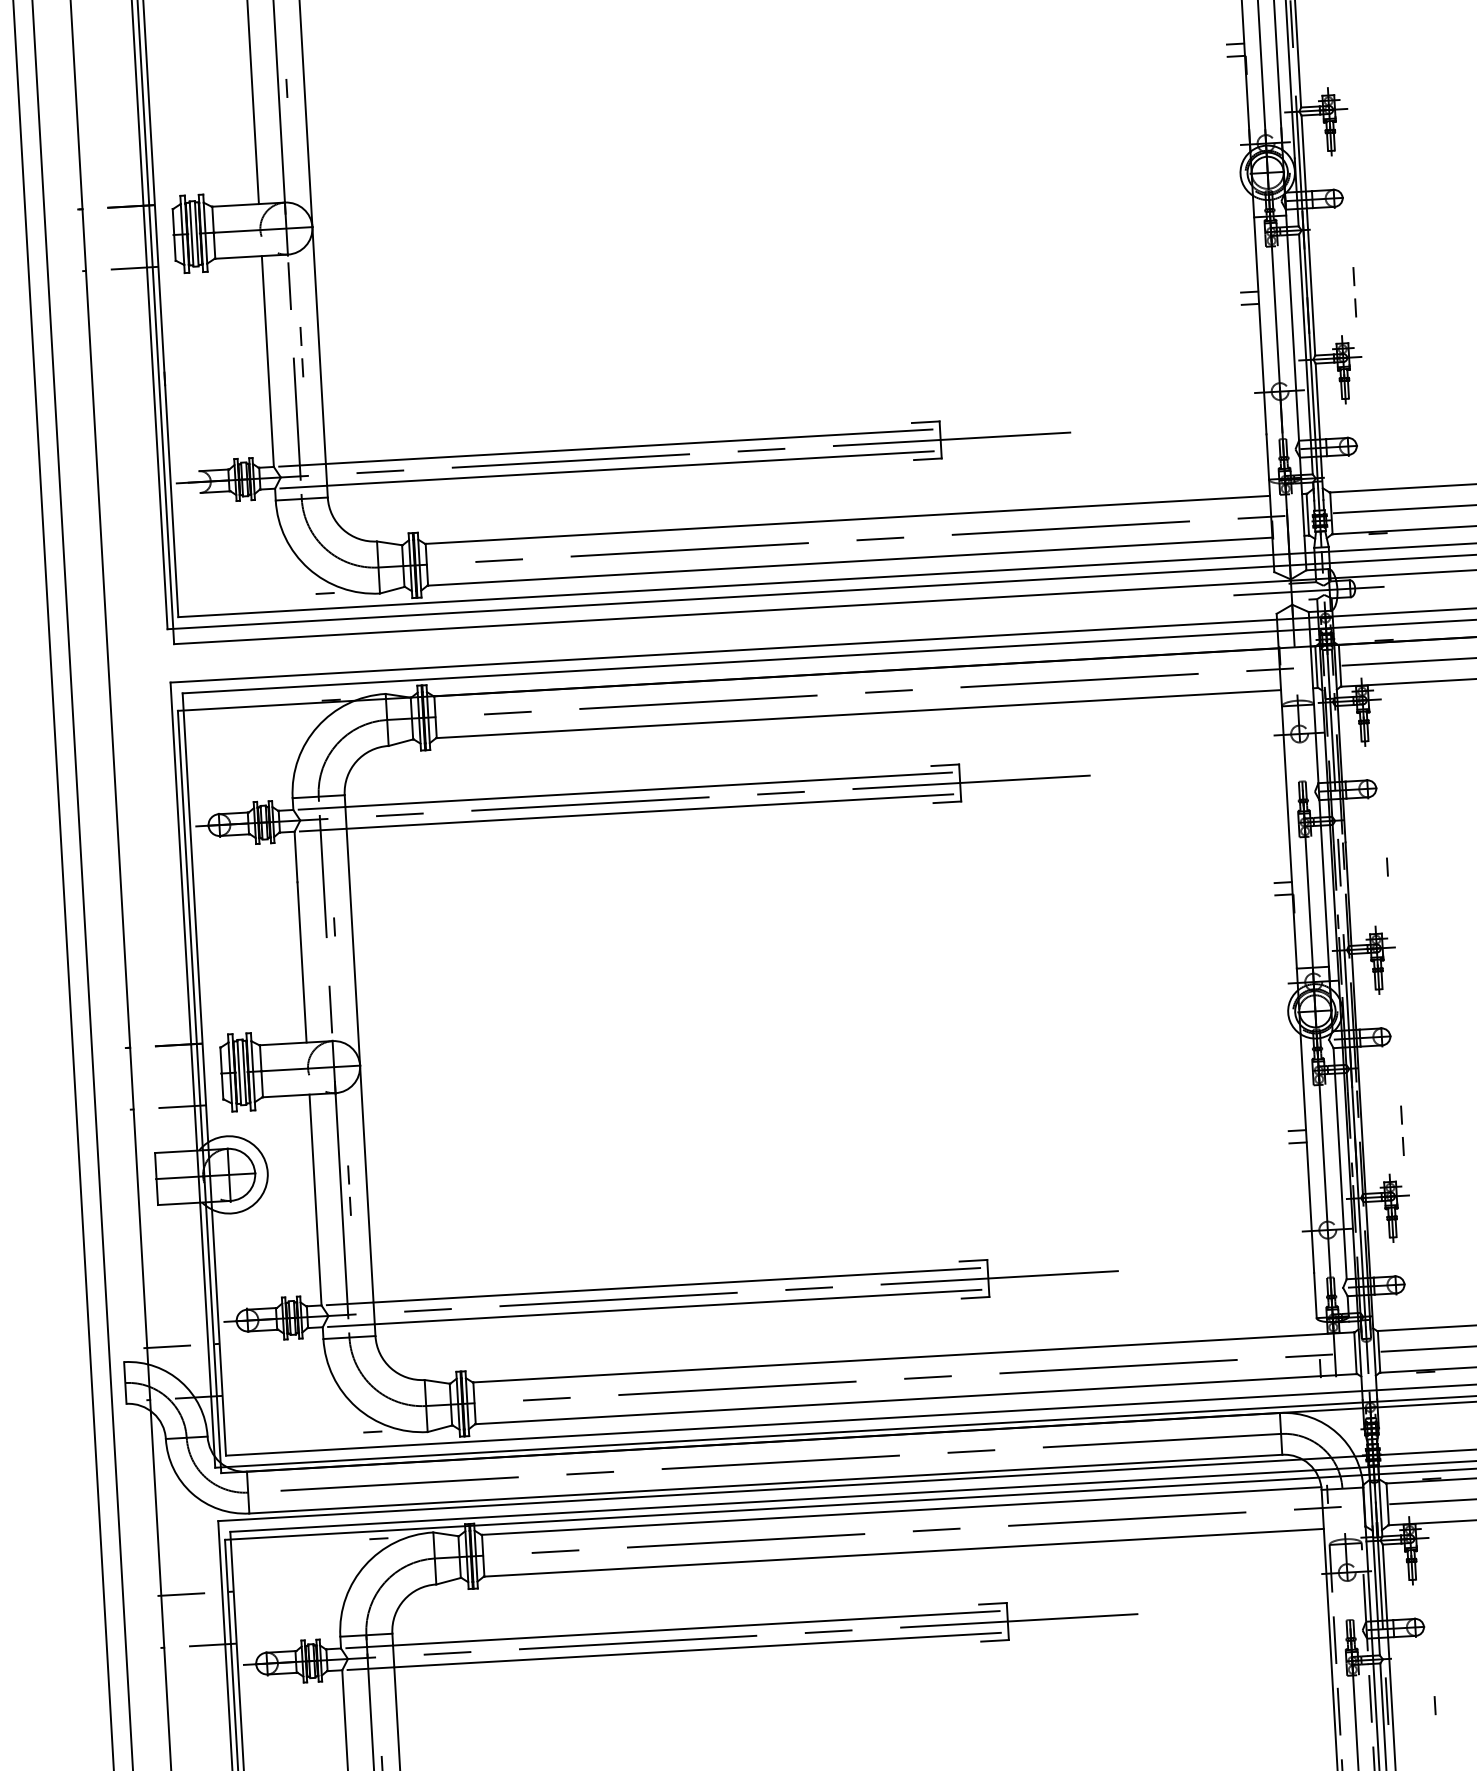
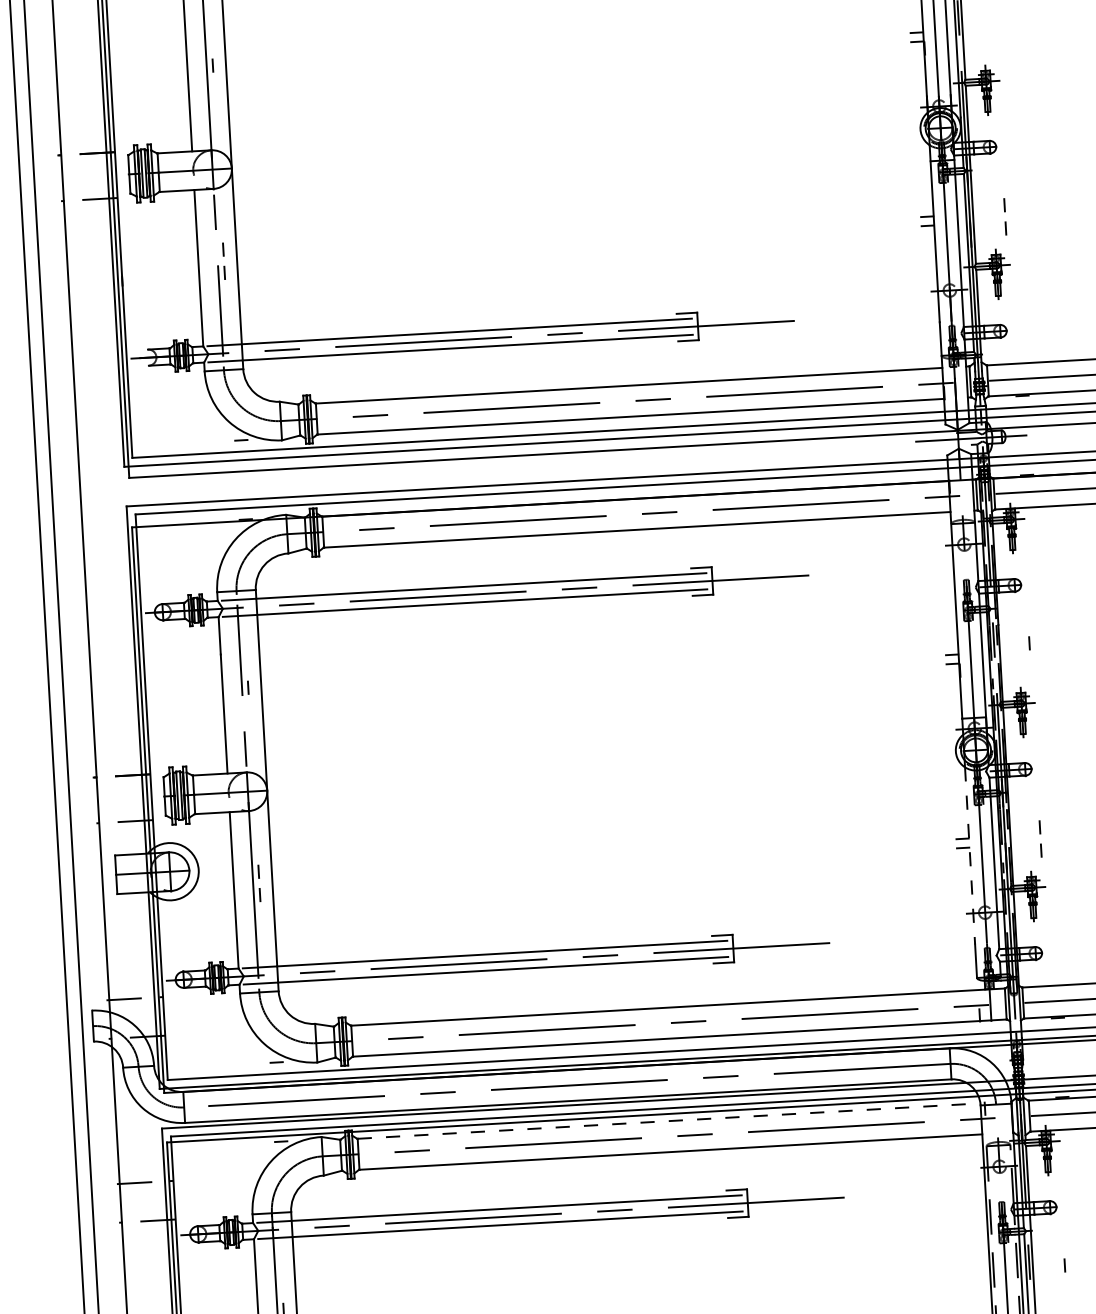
line: (1307, 1153) -> (970, 855), solid -> dashed
line: (902, 1511) -> (669, 1121), solid -> dashed

